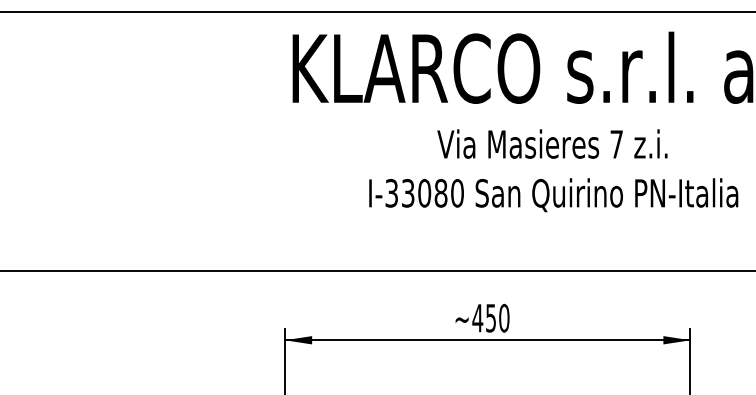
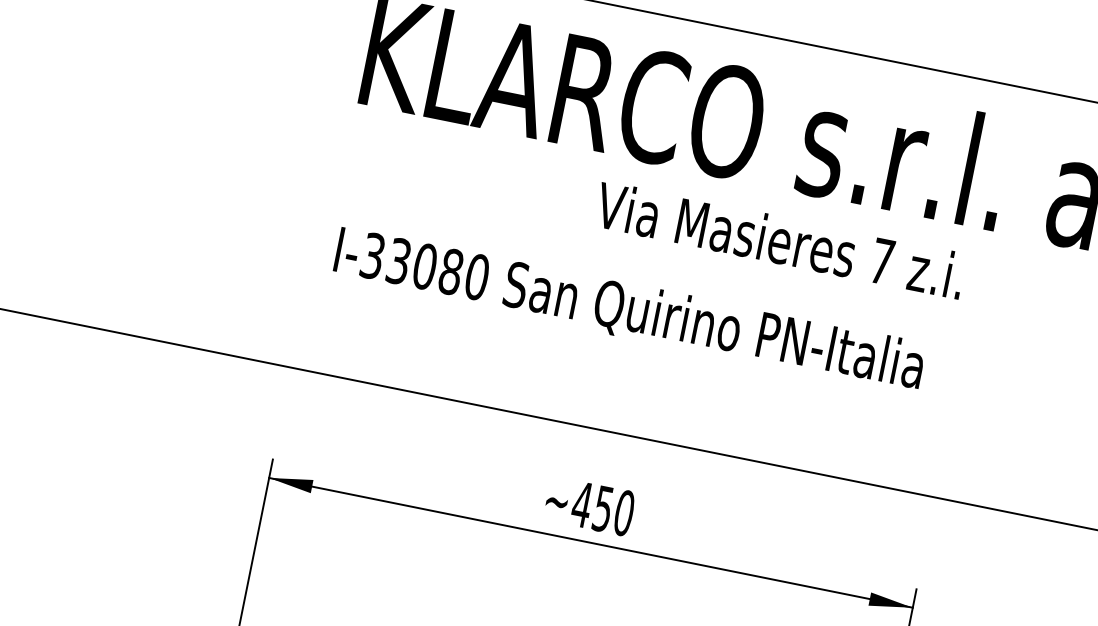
text: (552, 143) -> (780, 239), moved
text: (553, 195) -> (628, 311), moved

